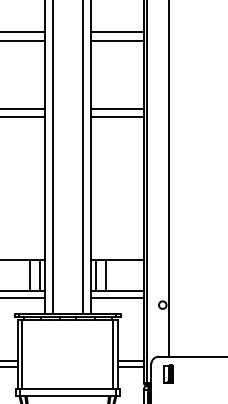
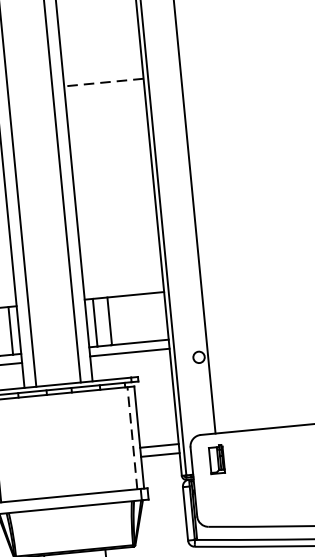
line: (116, 109) -> (101, 71), removed
line: (117, 116) -> (104, 81), solid -> dashed
line: (113, 353) -> (132, 436), solid -> dashed

